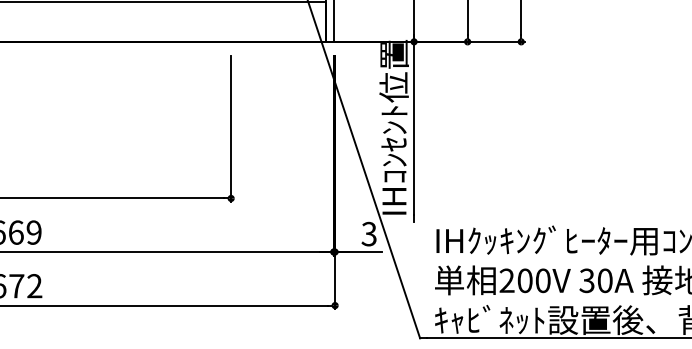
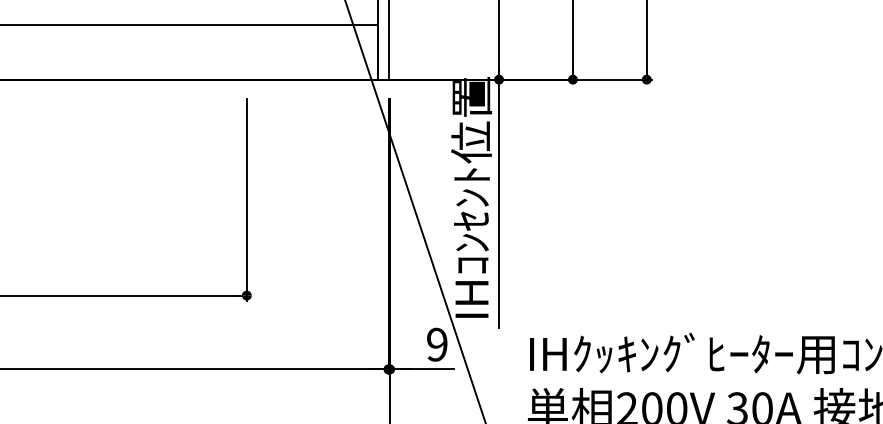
text: (368, 234) -> (436, 345), 3 -> 9

